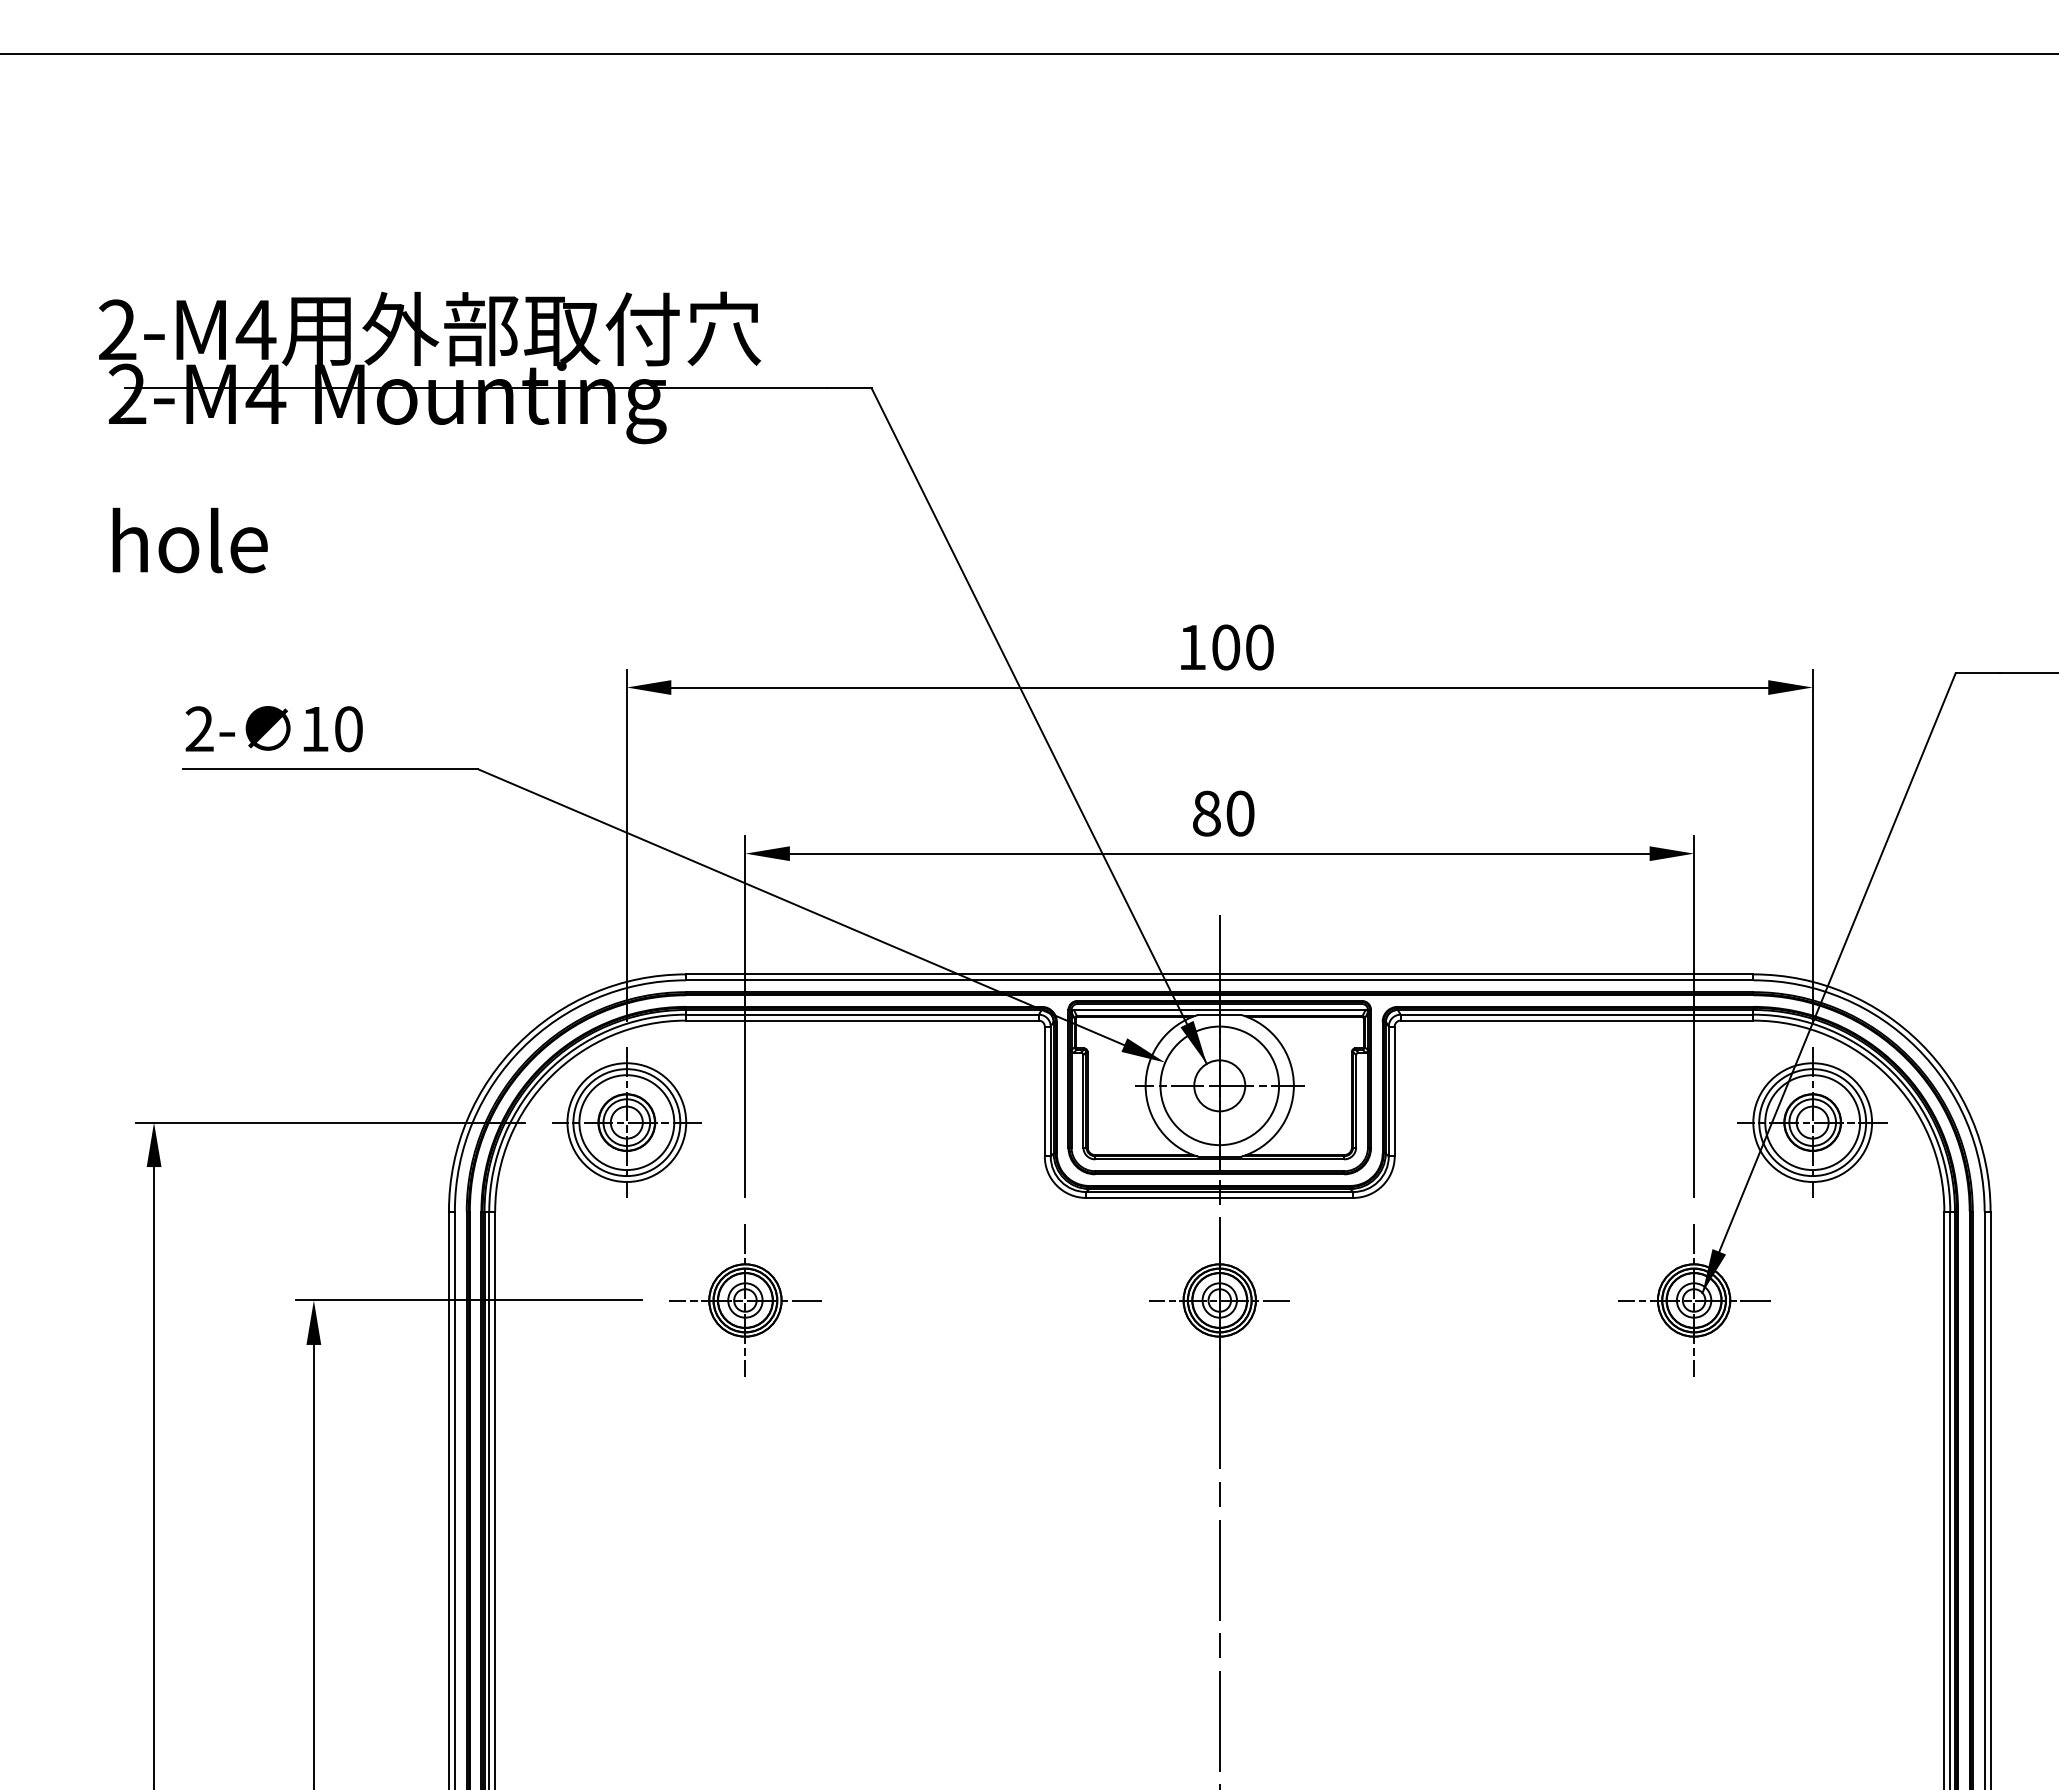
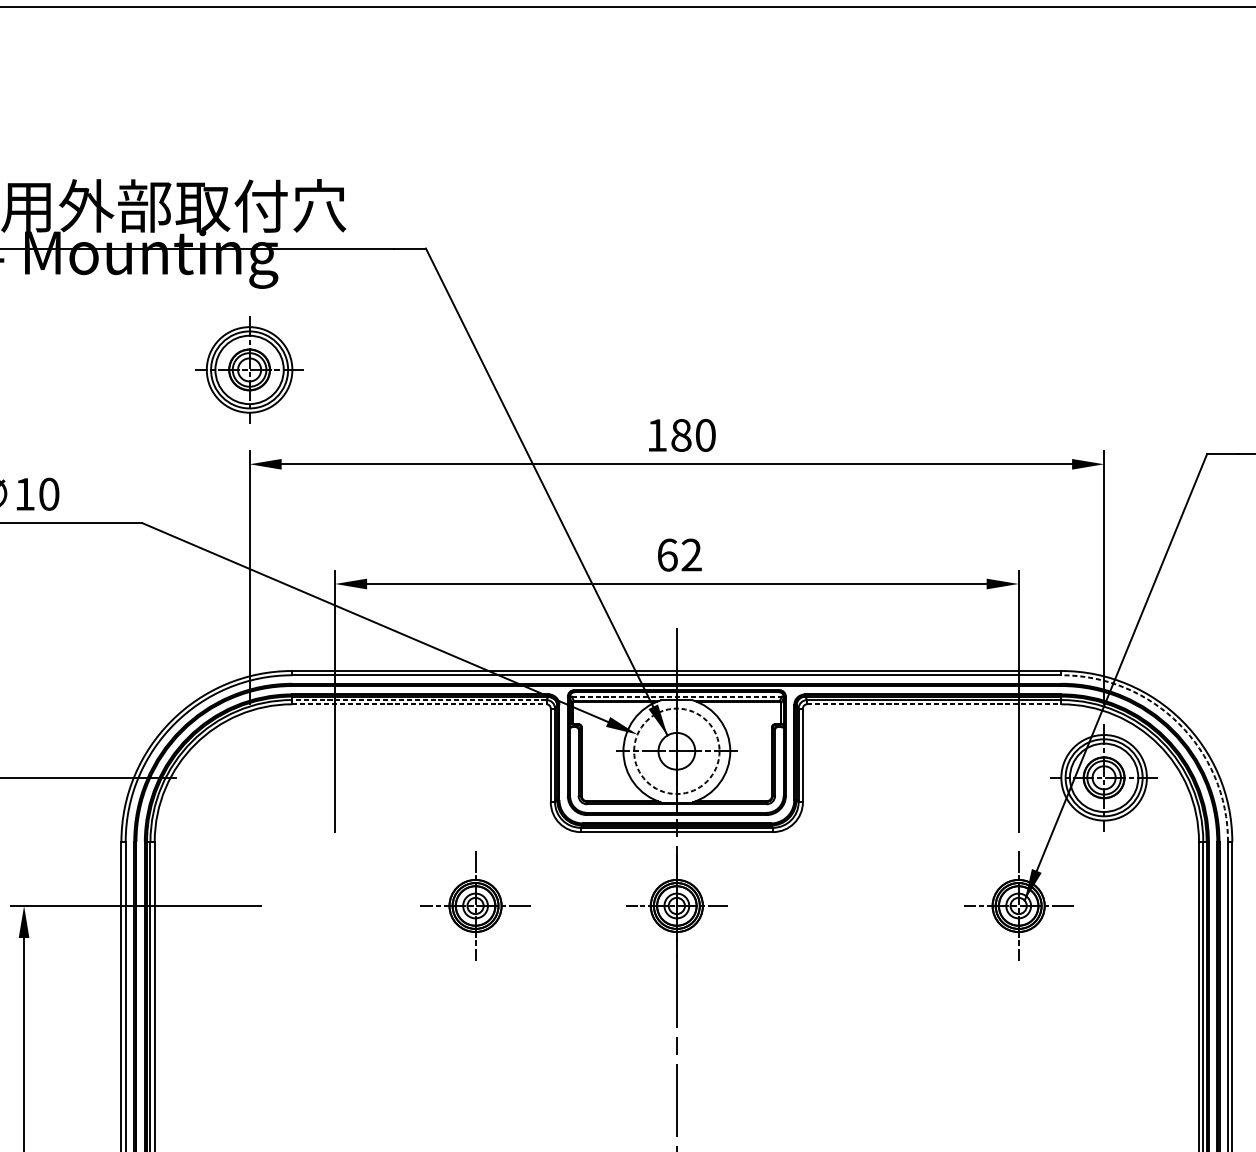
text: (1226, 647) -> (681, 435), 100 -> 180
text: (1223, 813) -> (679, 555), 80 -> 62
line: (1219, 1009) -> (676, 696), solid -> dashed
line: (862, 1014) -> (419, 699), solid -> dashed
line: (863, 1020) -> (420, 704), solid -> dashed
line: (1577, 1020) -> (934, 704), solid -> dashed
arc: (1916, 1048) -> (1178, 724), solid -> dashed
circle: (1219, 1085) -> (676, 751), solid -> dashed
part: (626, 1122) -> (249, 369), moved
part: (745, 1300) -> (475, 905), moved

